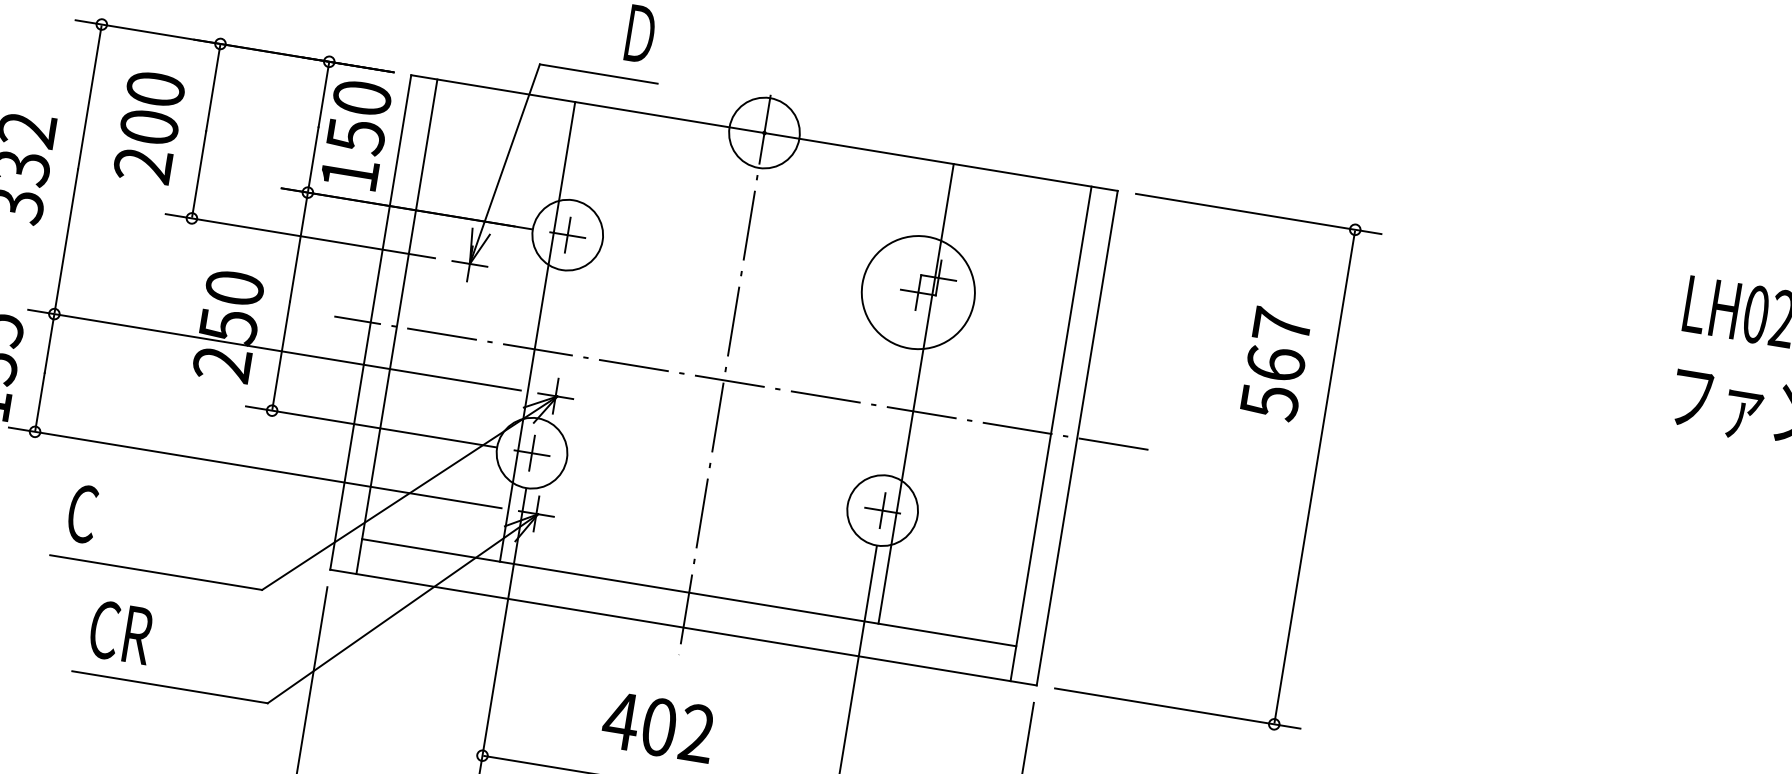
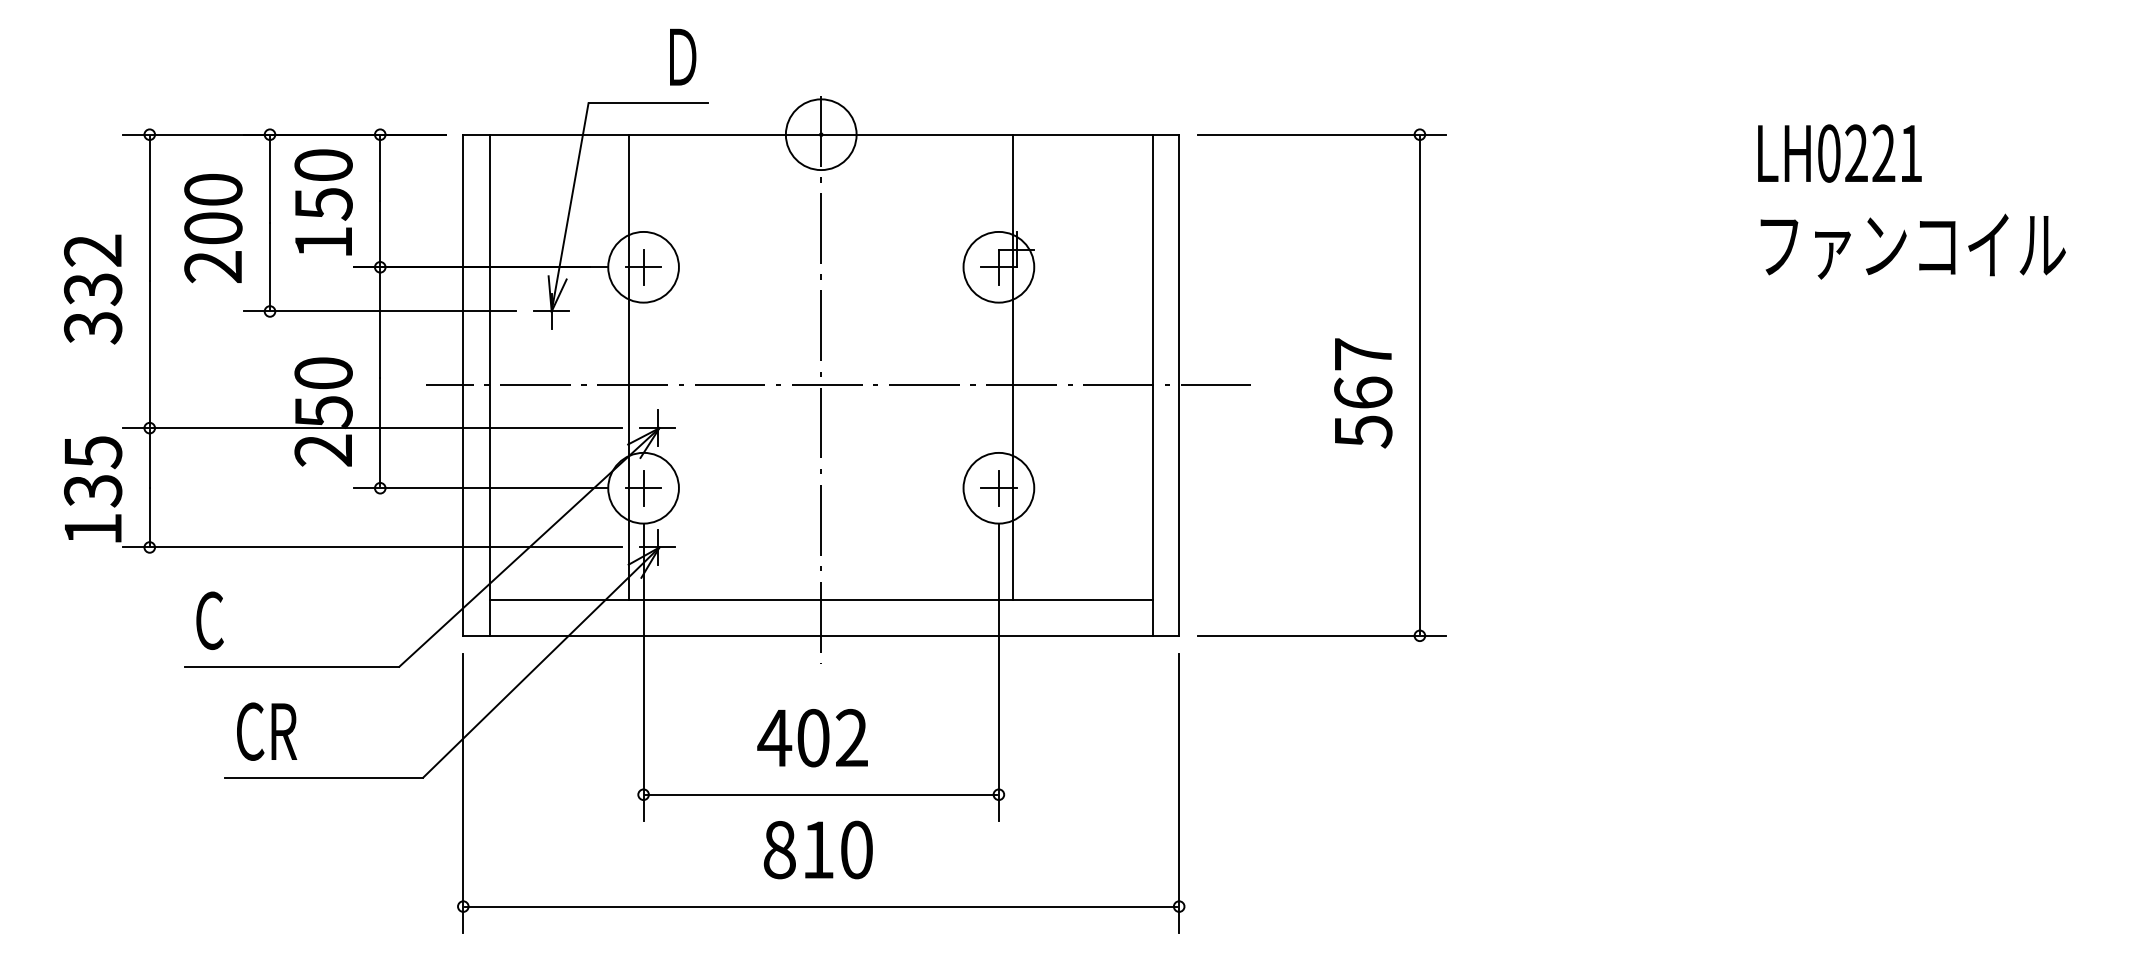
text: (356, 134) -> (323, 202), moved
circle: (918, 291) -> (998, 266), size x0.62
text: (1276, 364) -> (1363, 393), moved

